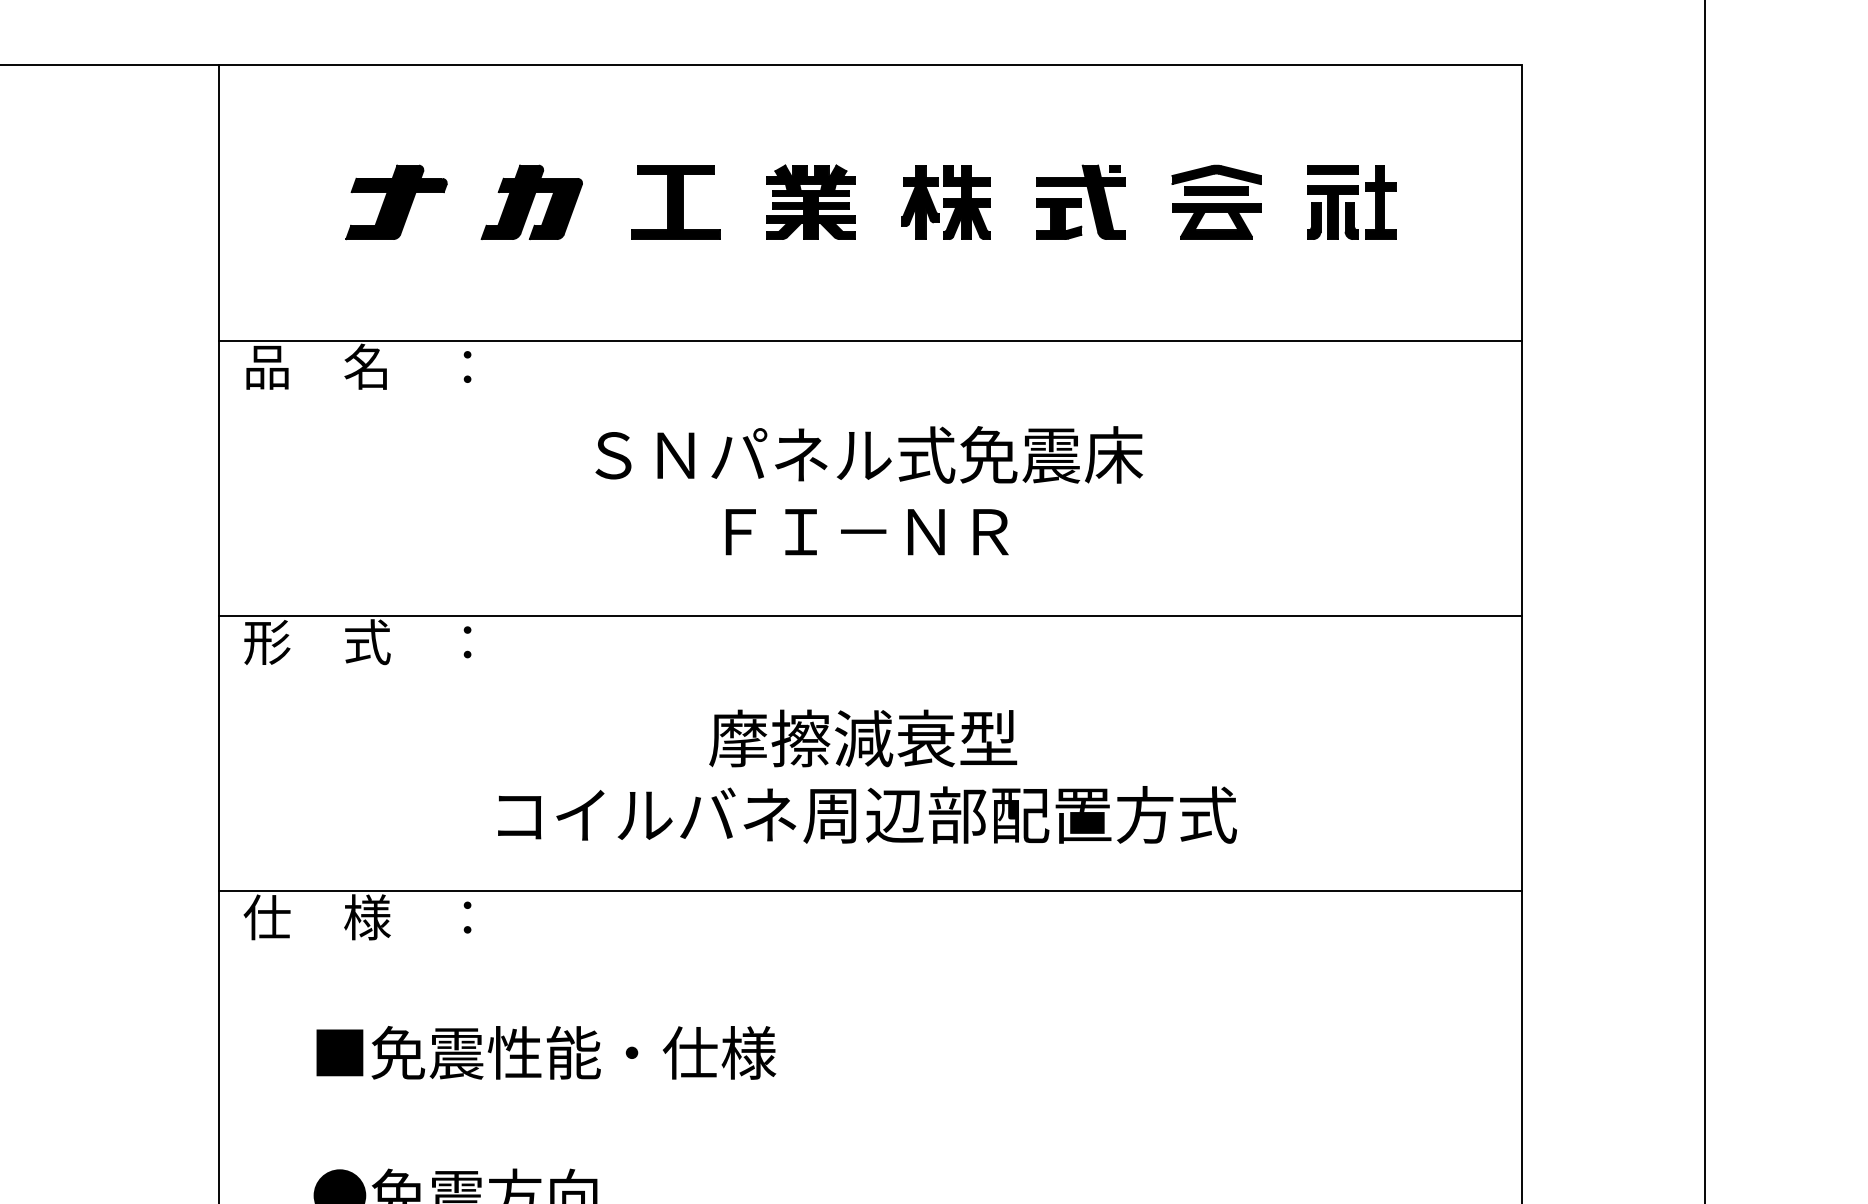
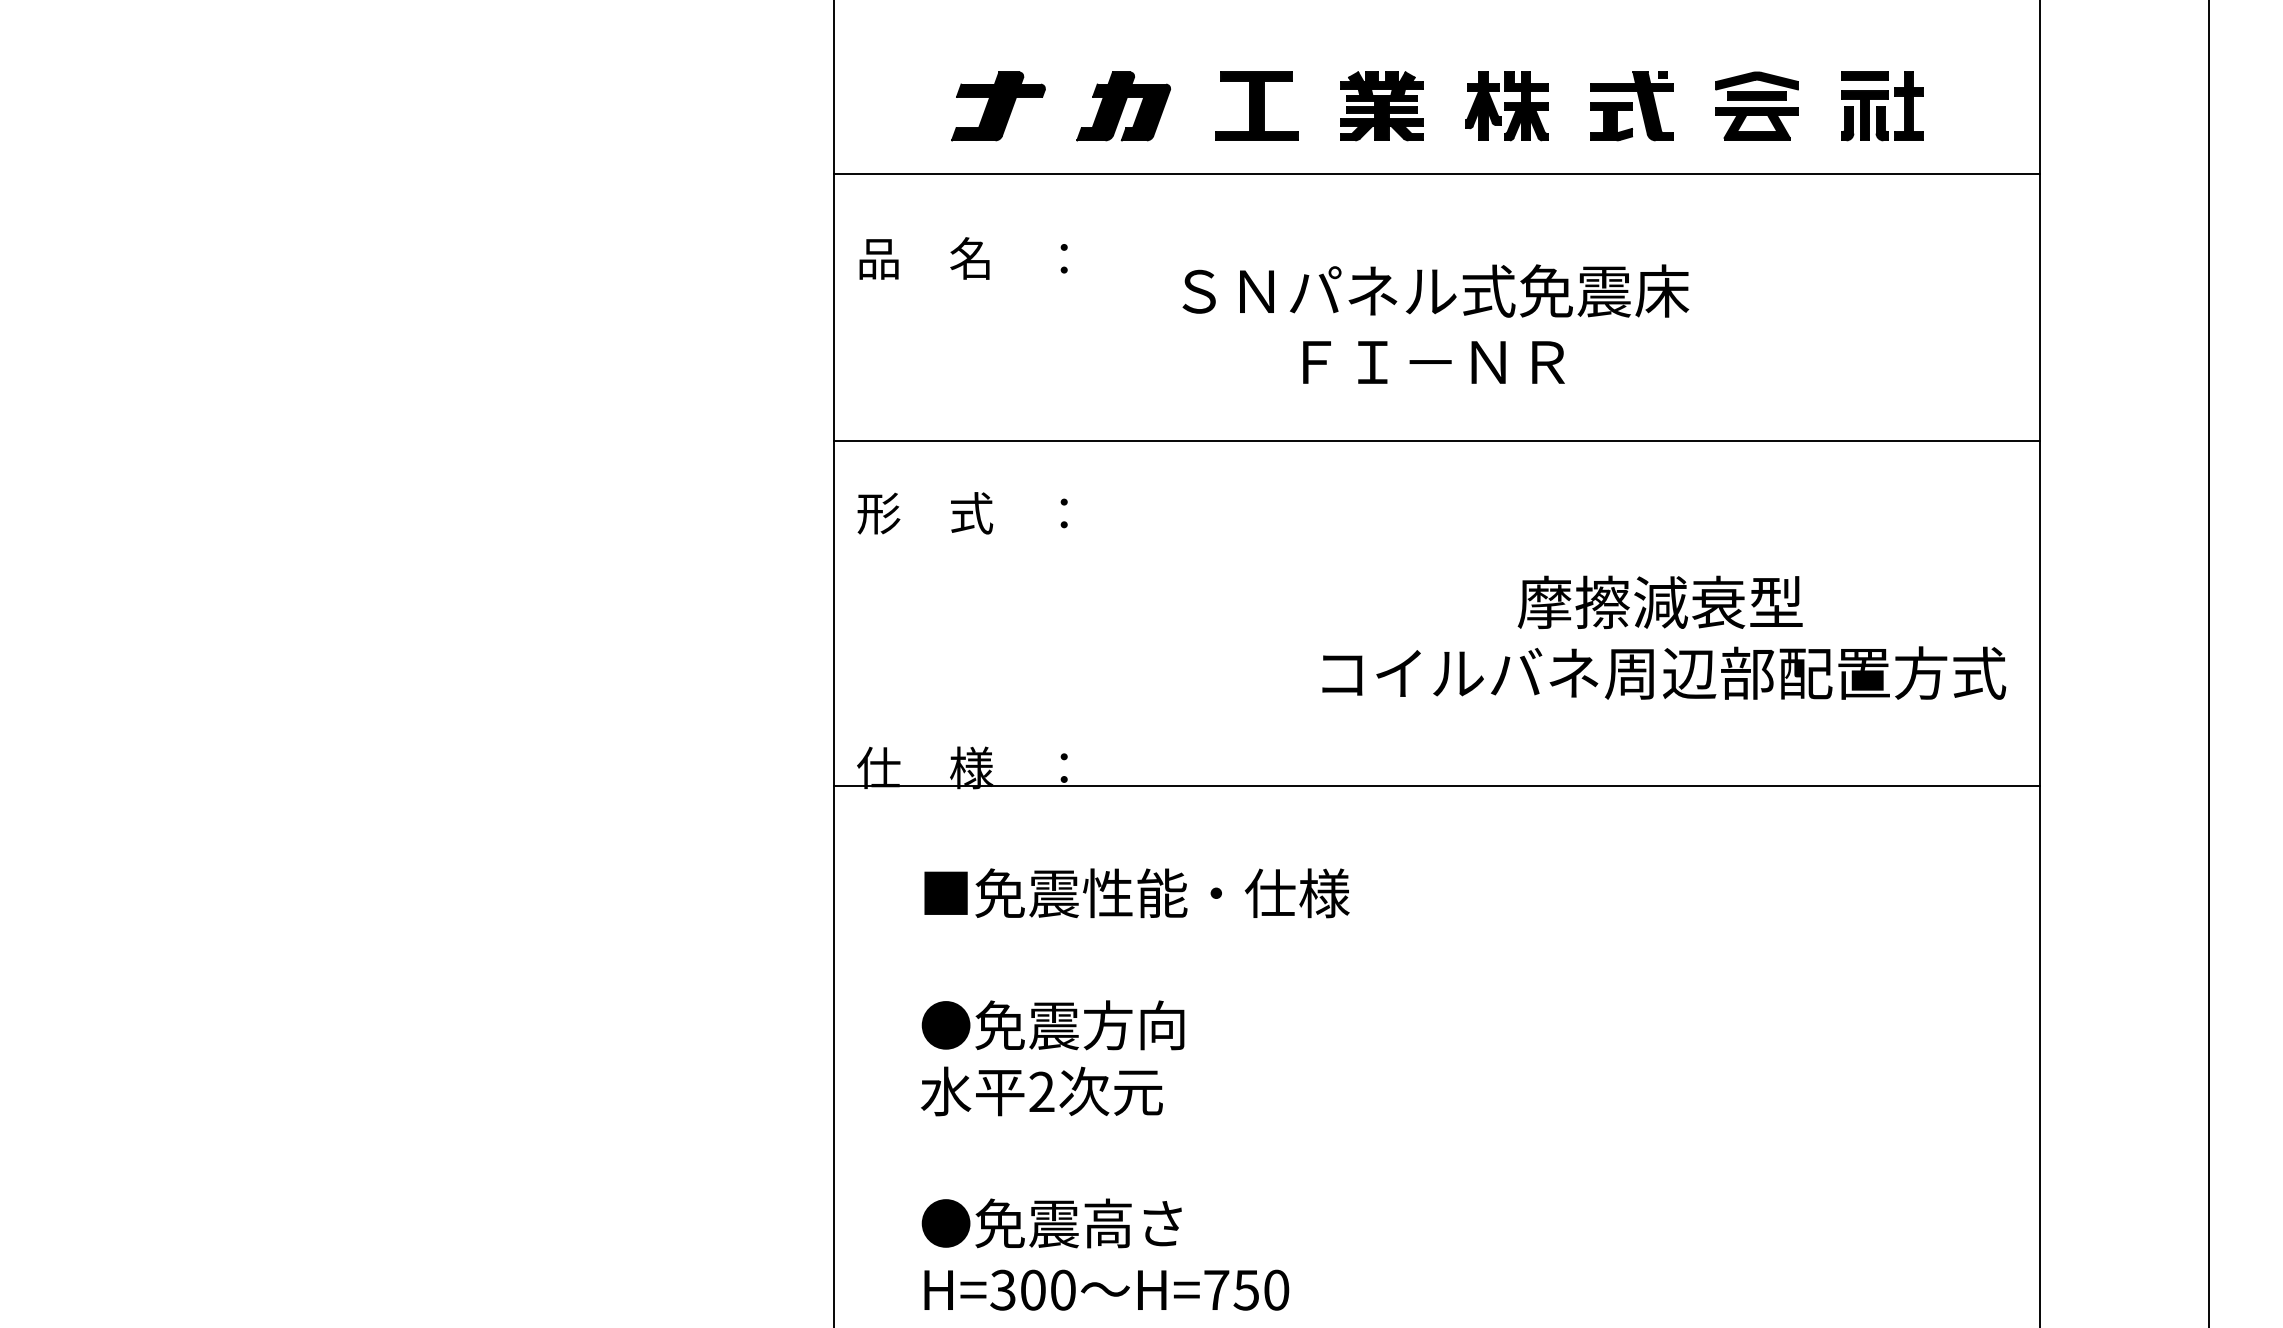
line: (869, 340) -> (1436, 174), moved
text: (868, 489) -> (1435, 323), moved
line: (869, 615) -> (1436, 440), moved
text: (867, 776) -> (1664, 637), moved
line: (869, 890) -> (1436, 785), moved

